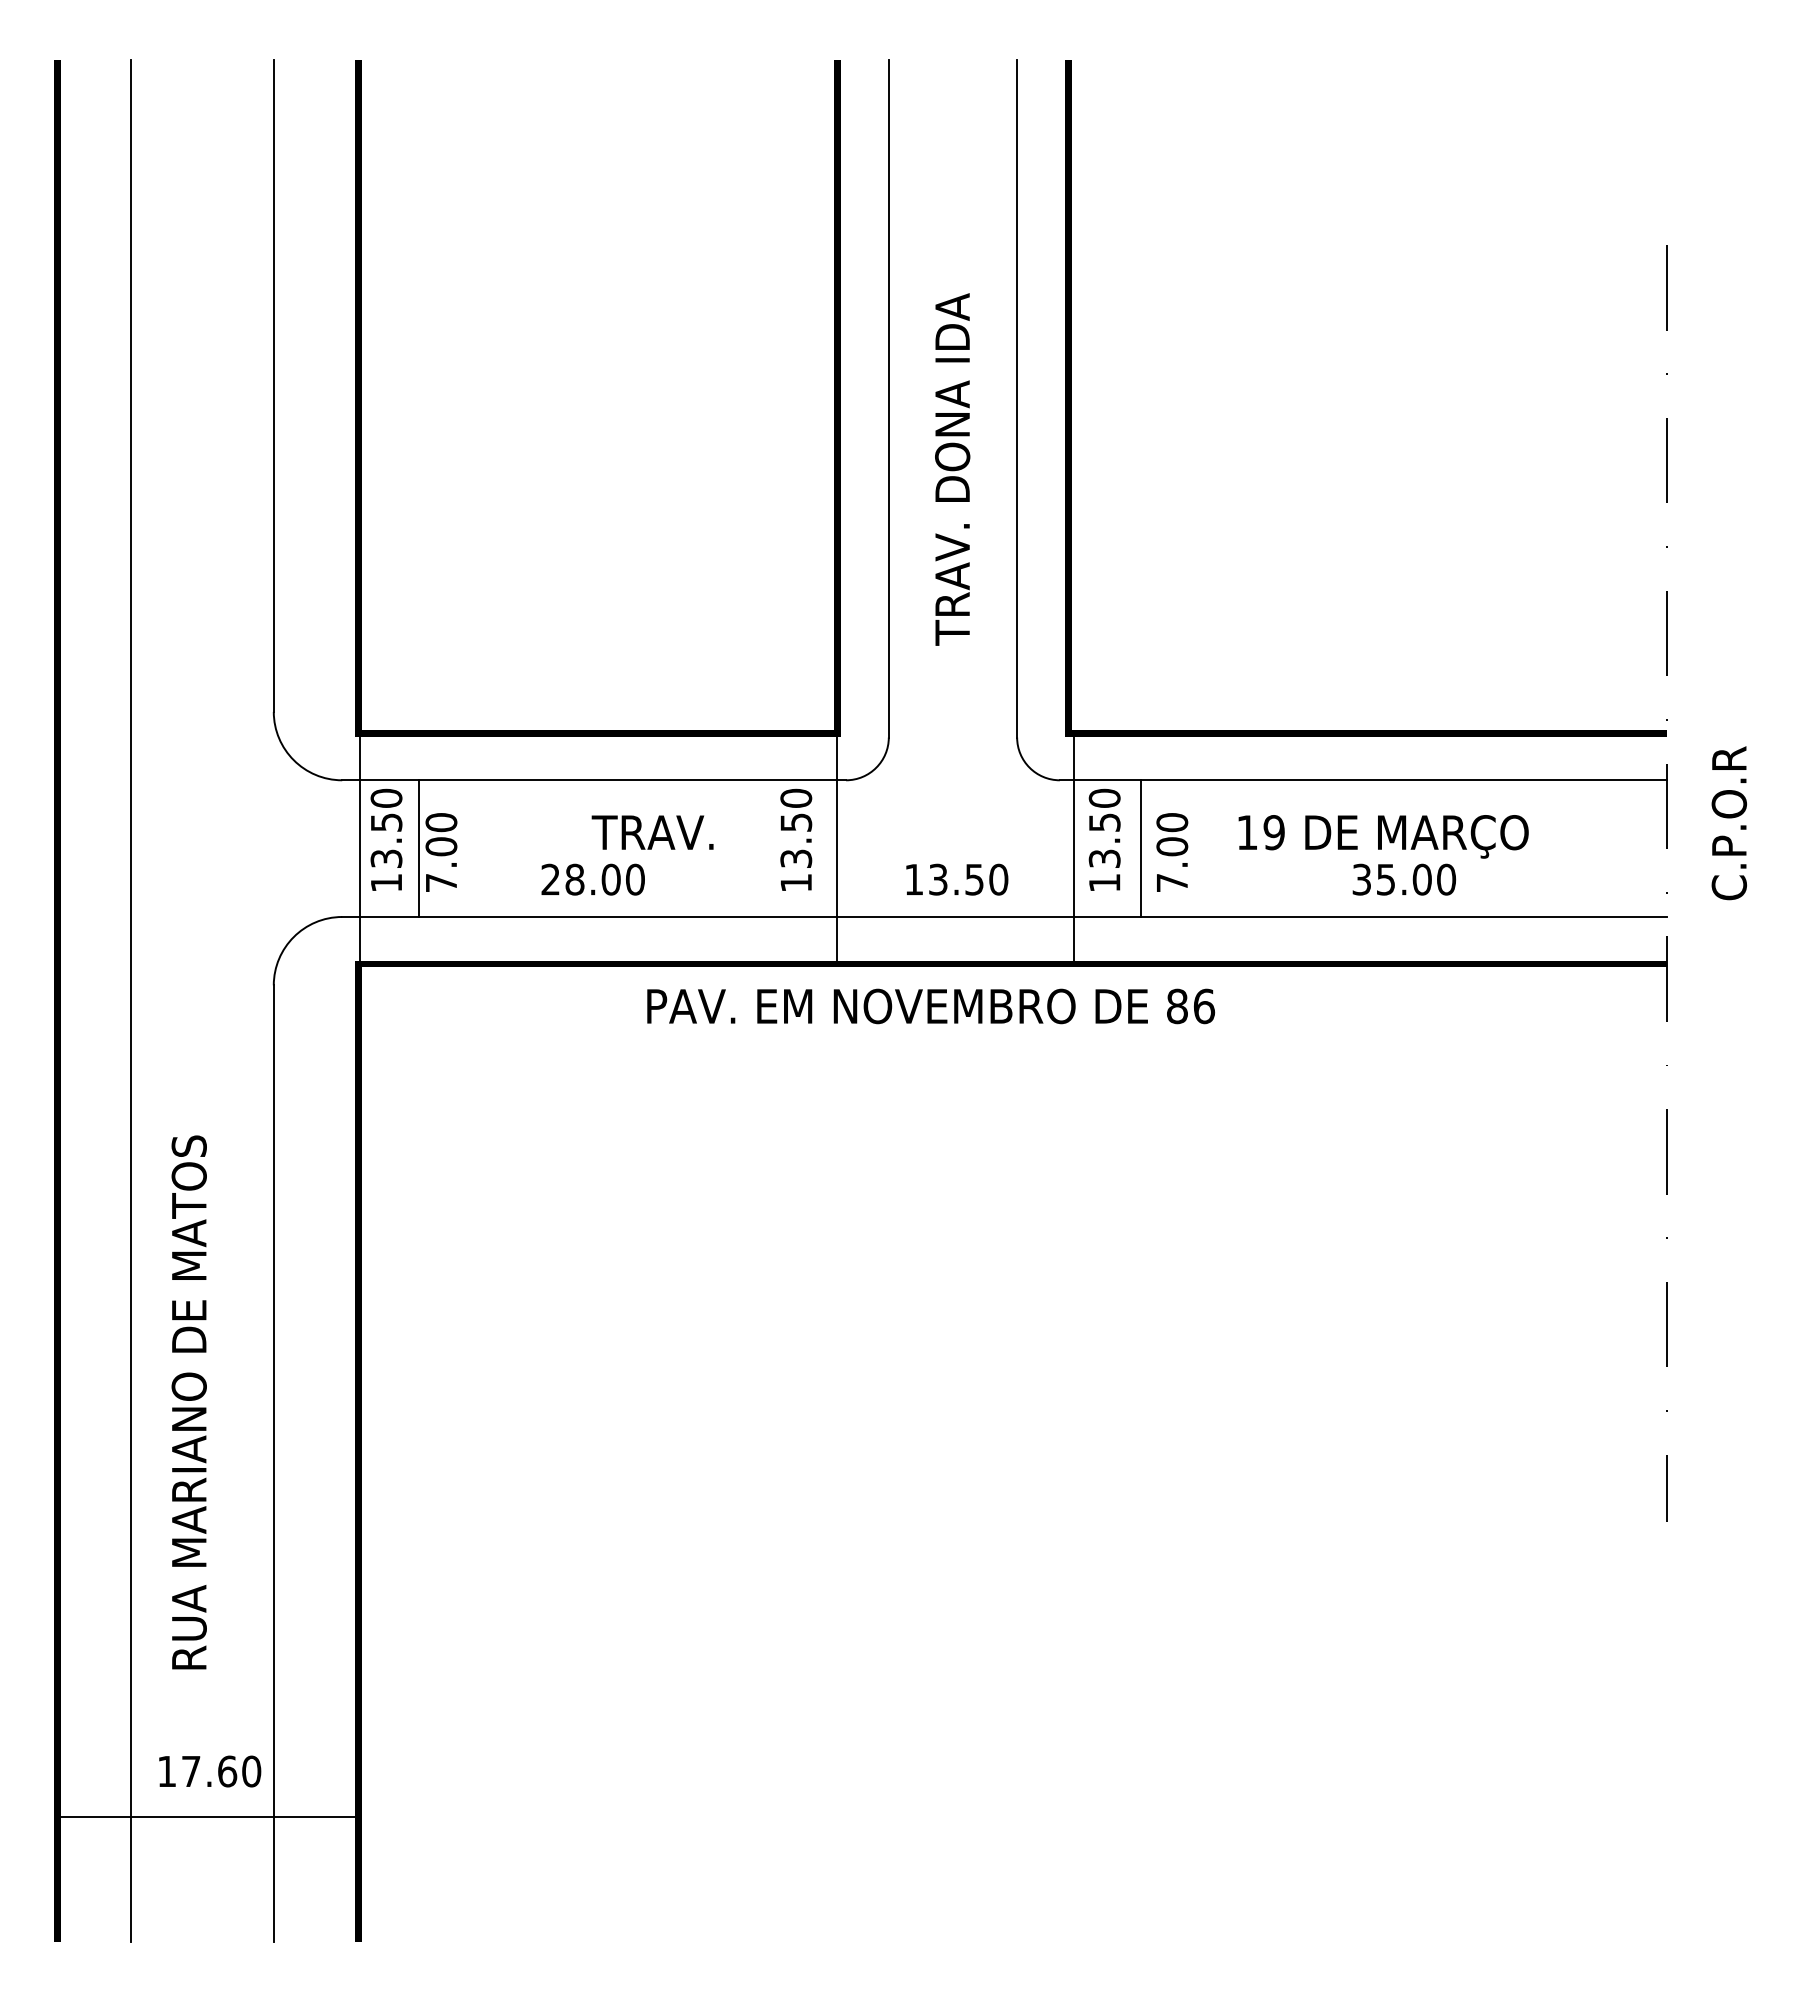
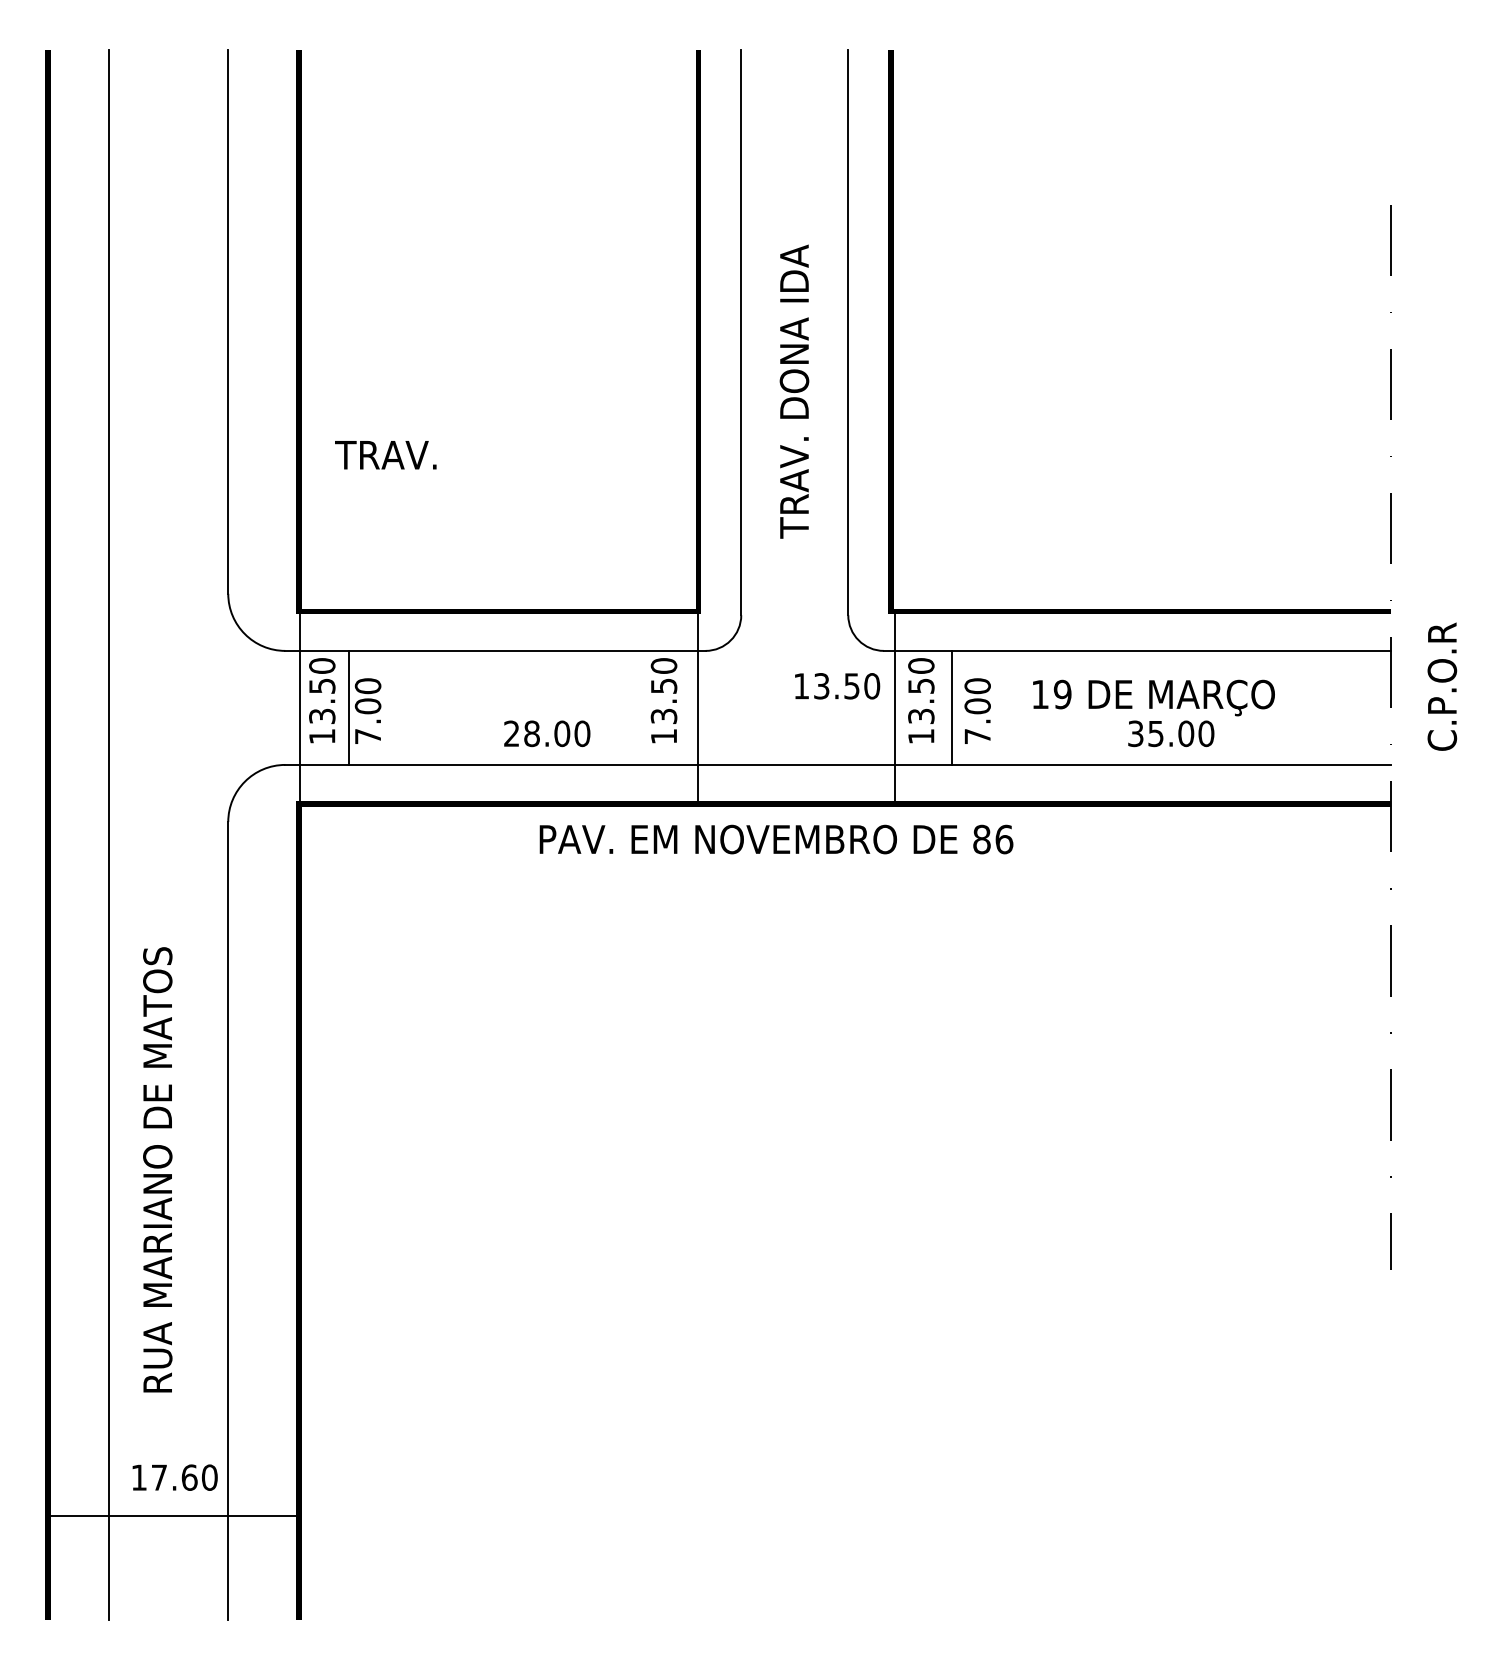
text: (652, 832) -> (385, 455), moved
text: (592, 879) -> (546, 733), moved
text: (957, 879) -> (837, 686), moved

